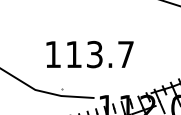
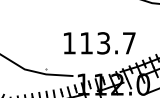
text: (89, 54) -> (99, 43), moved

